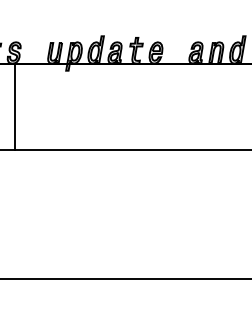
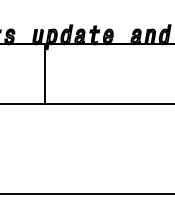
line: (15, 107) -> (44, 74), moved

